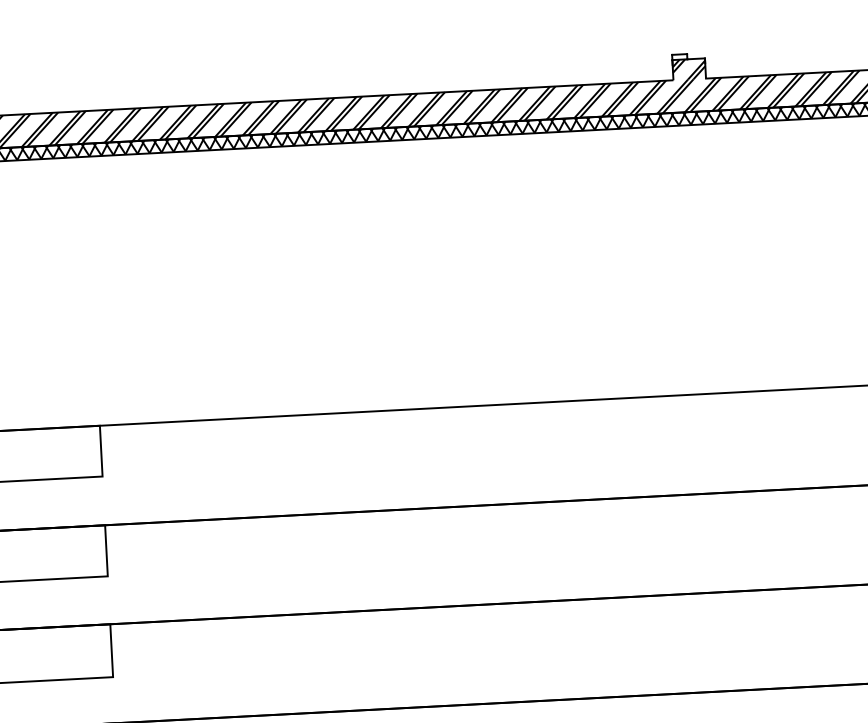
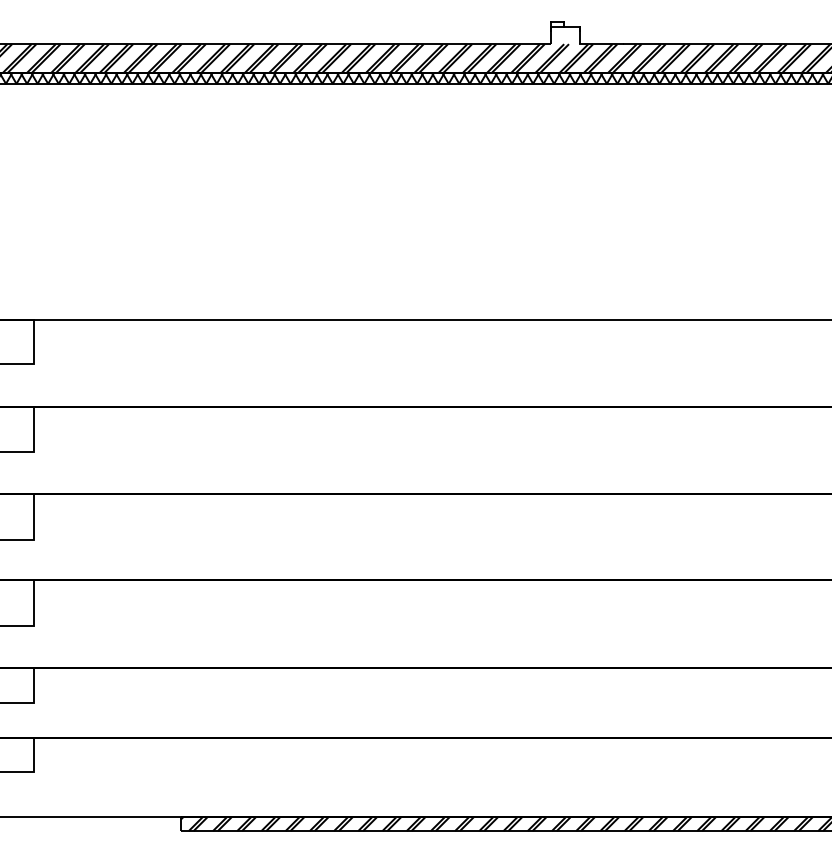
hatch: (689, 69) -> (565, 35), removed

